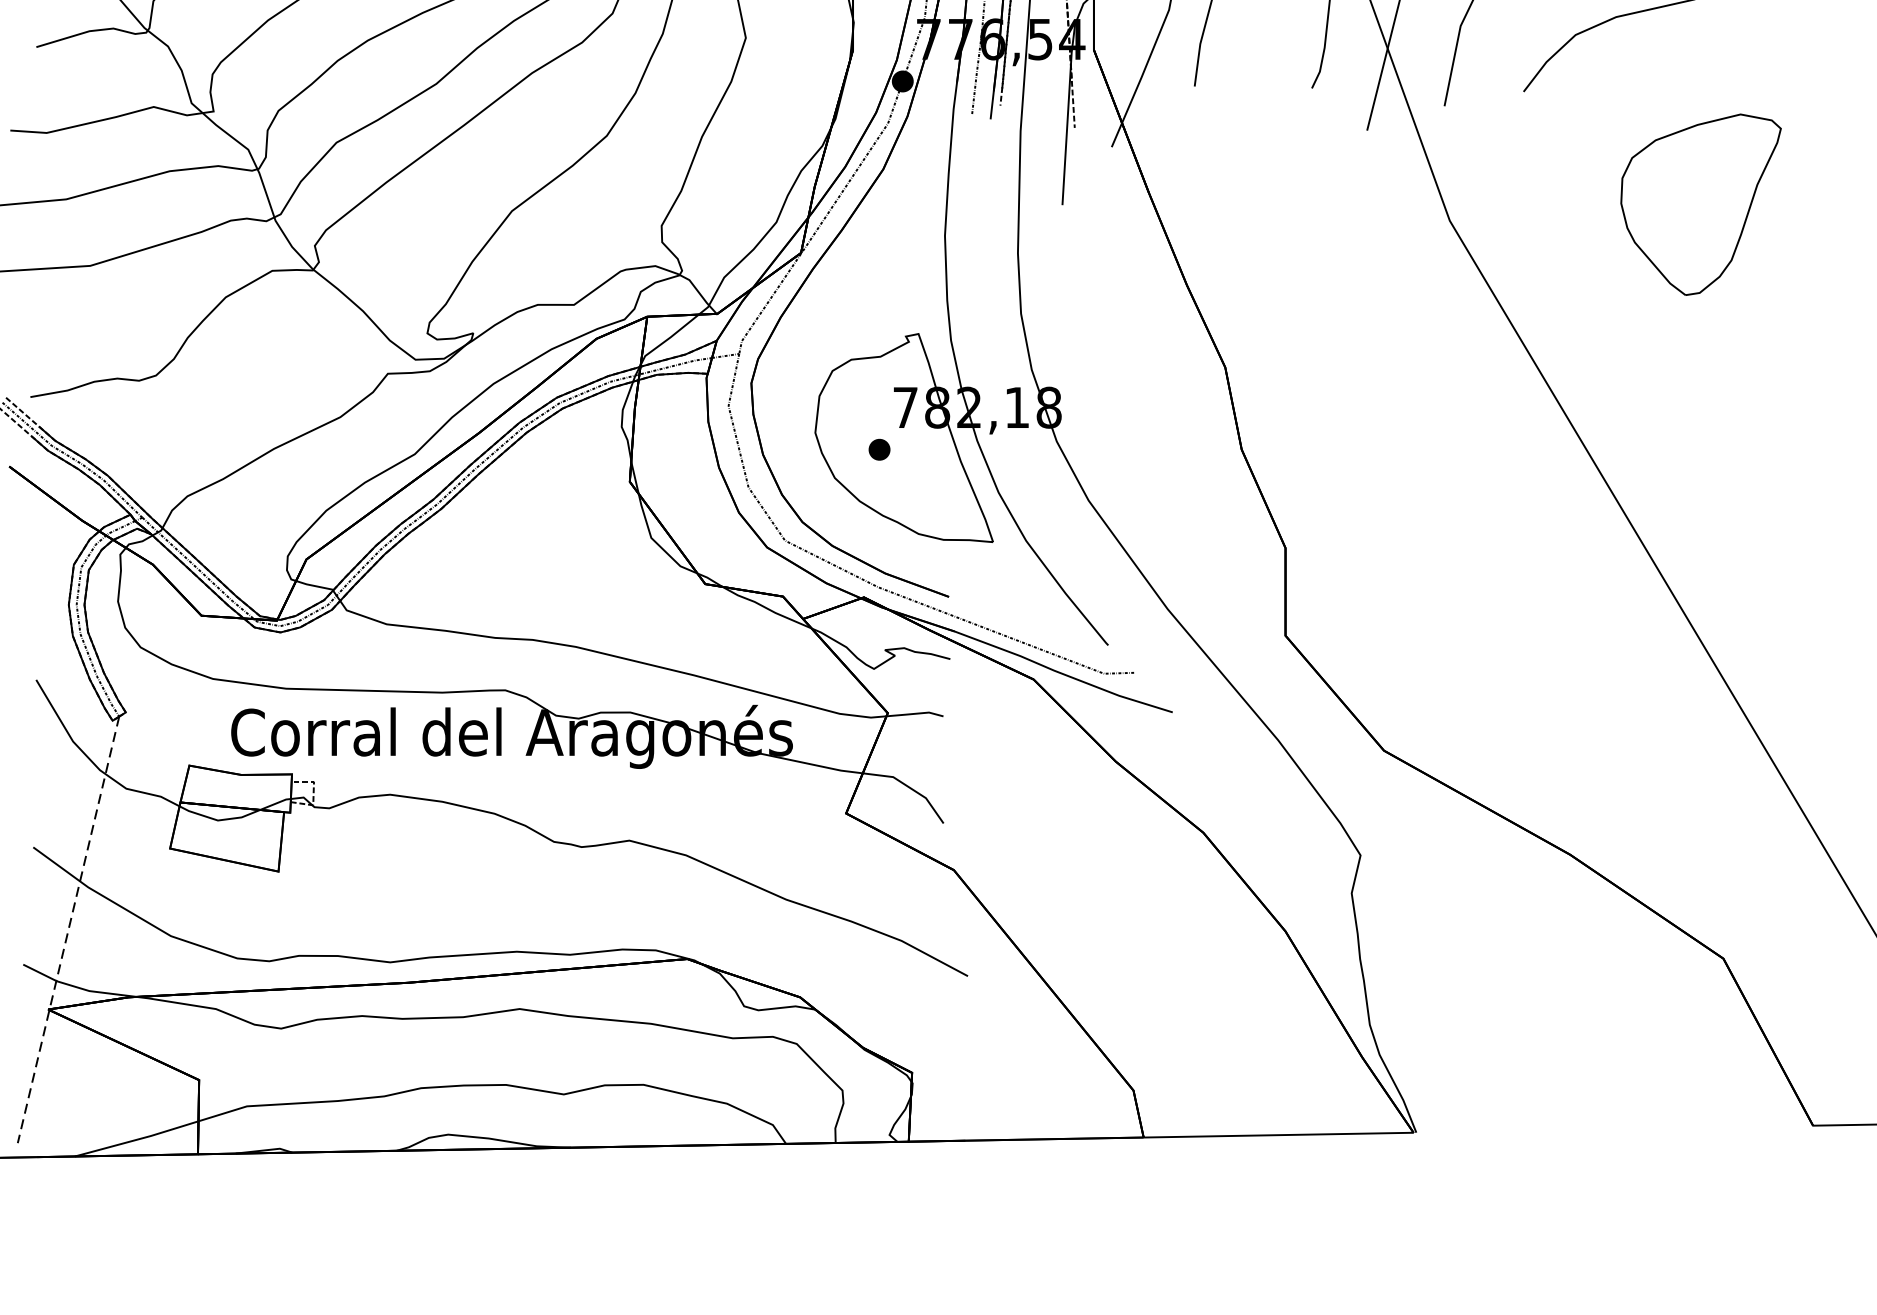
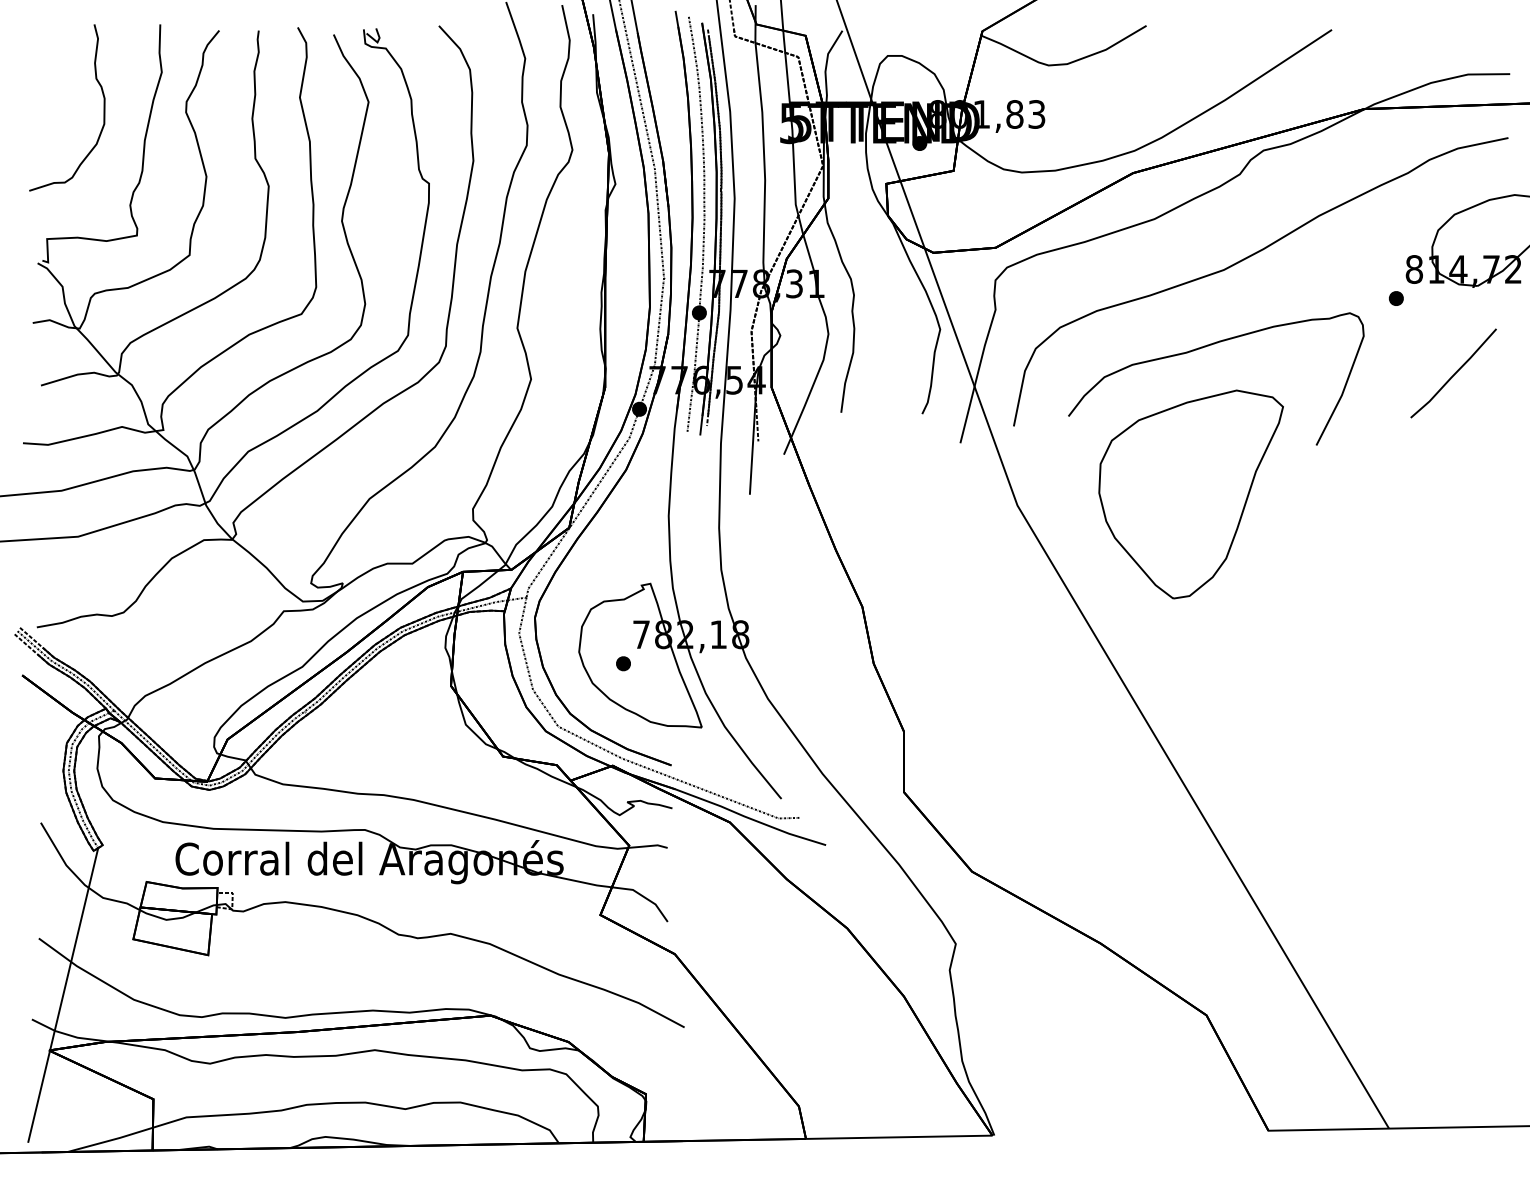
part: (1700, 204) -> (1190, 494), size x1.67
line: (68, 929) -> (63, 995), dashed -> solid

